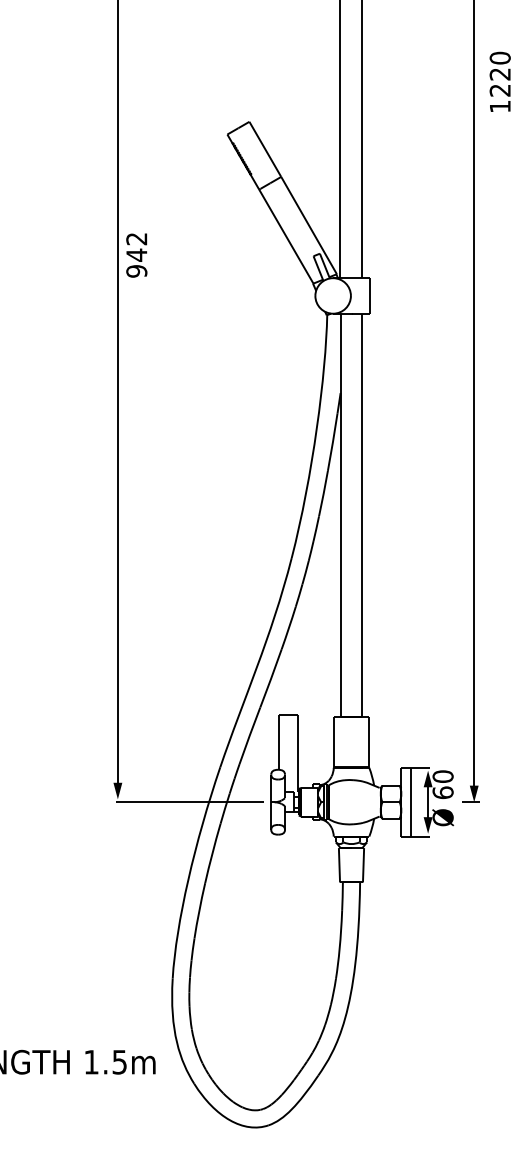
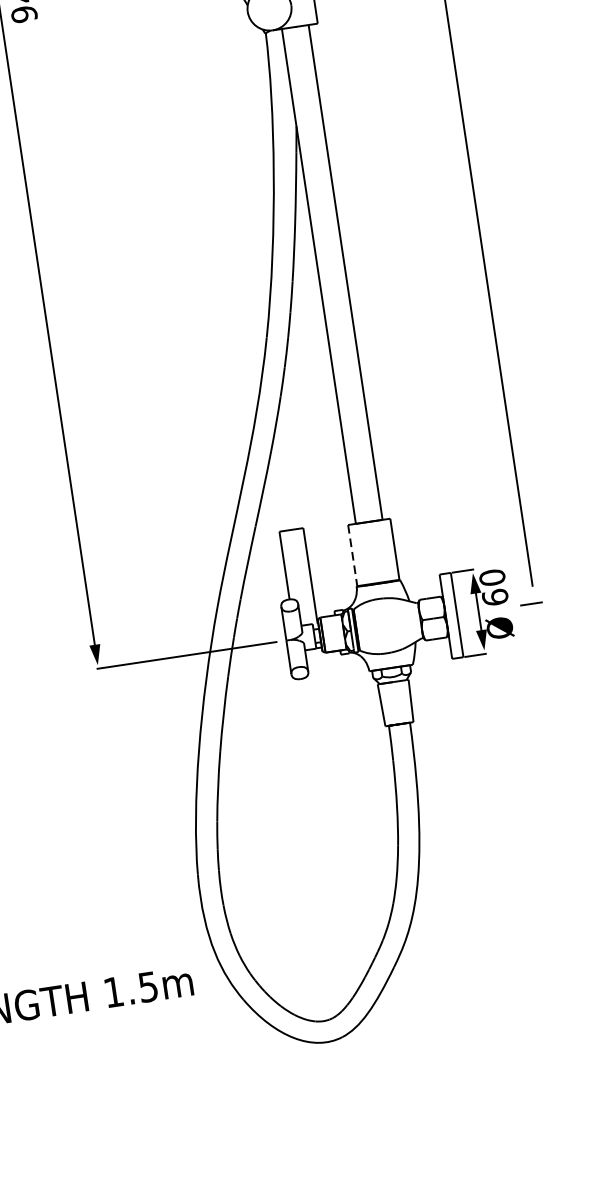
line: (334, 742) -> (352, 555), solid -> dashed
fill: (473, 793) -> (532, 592), removed

